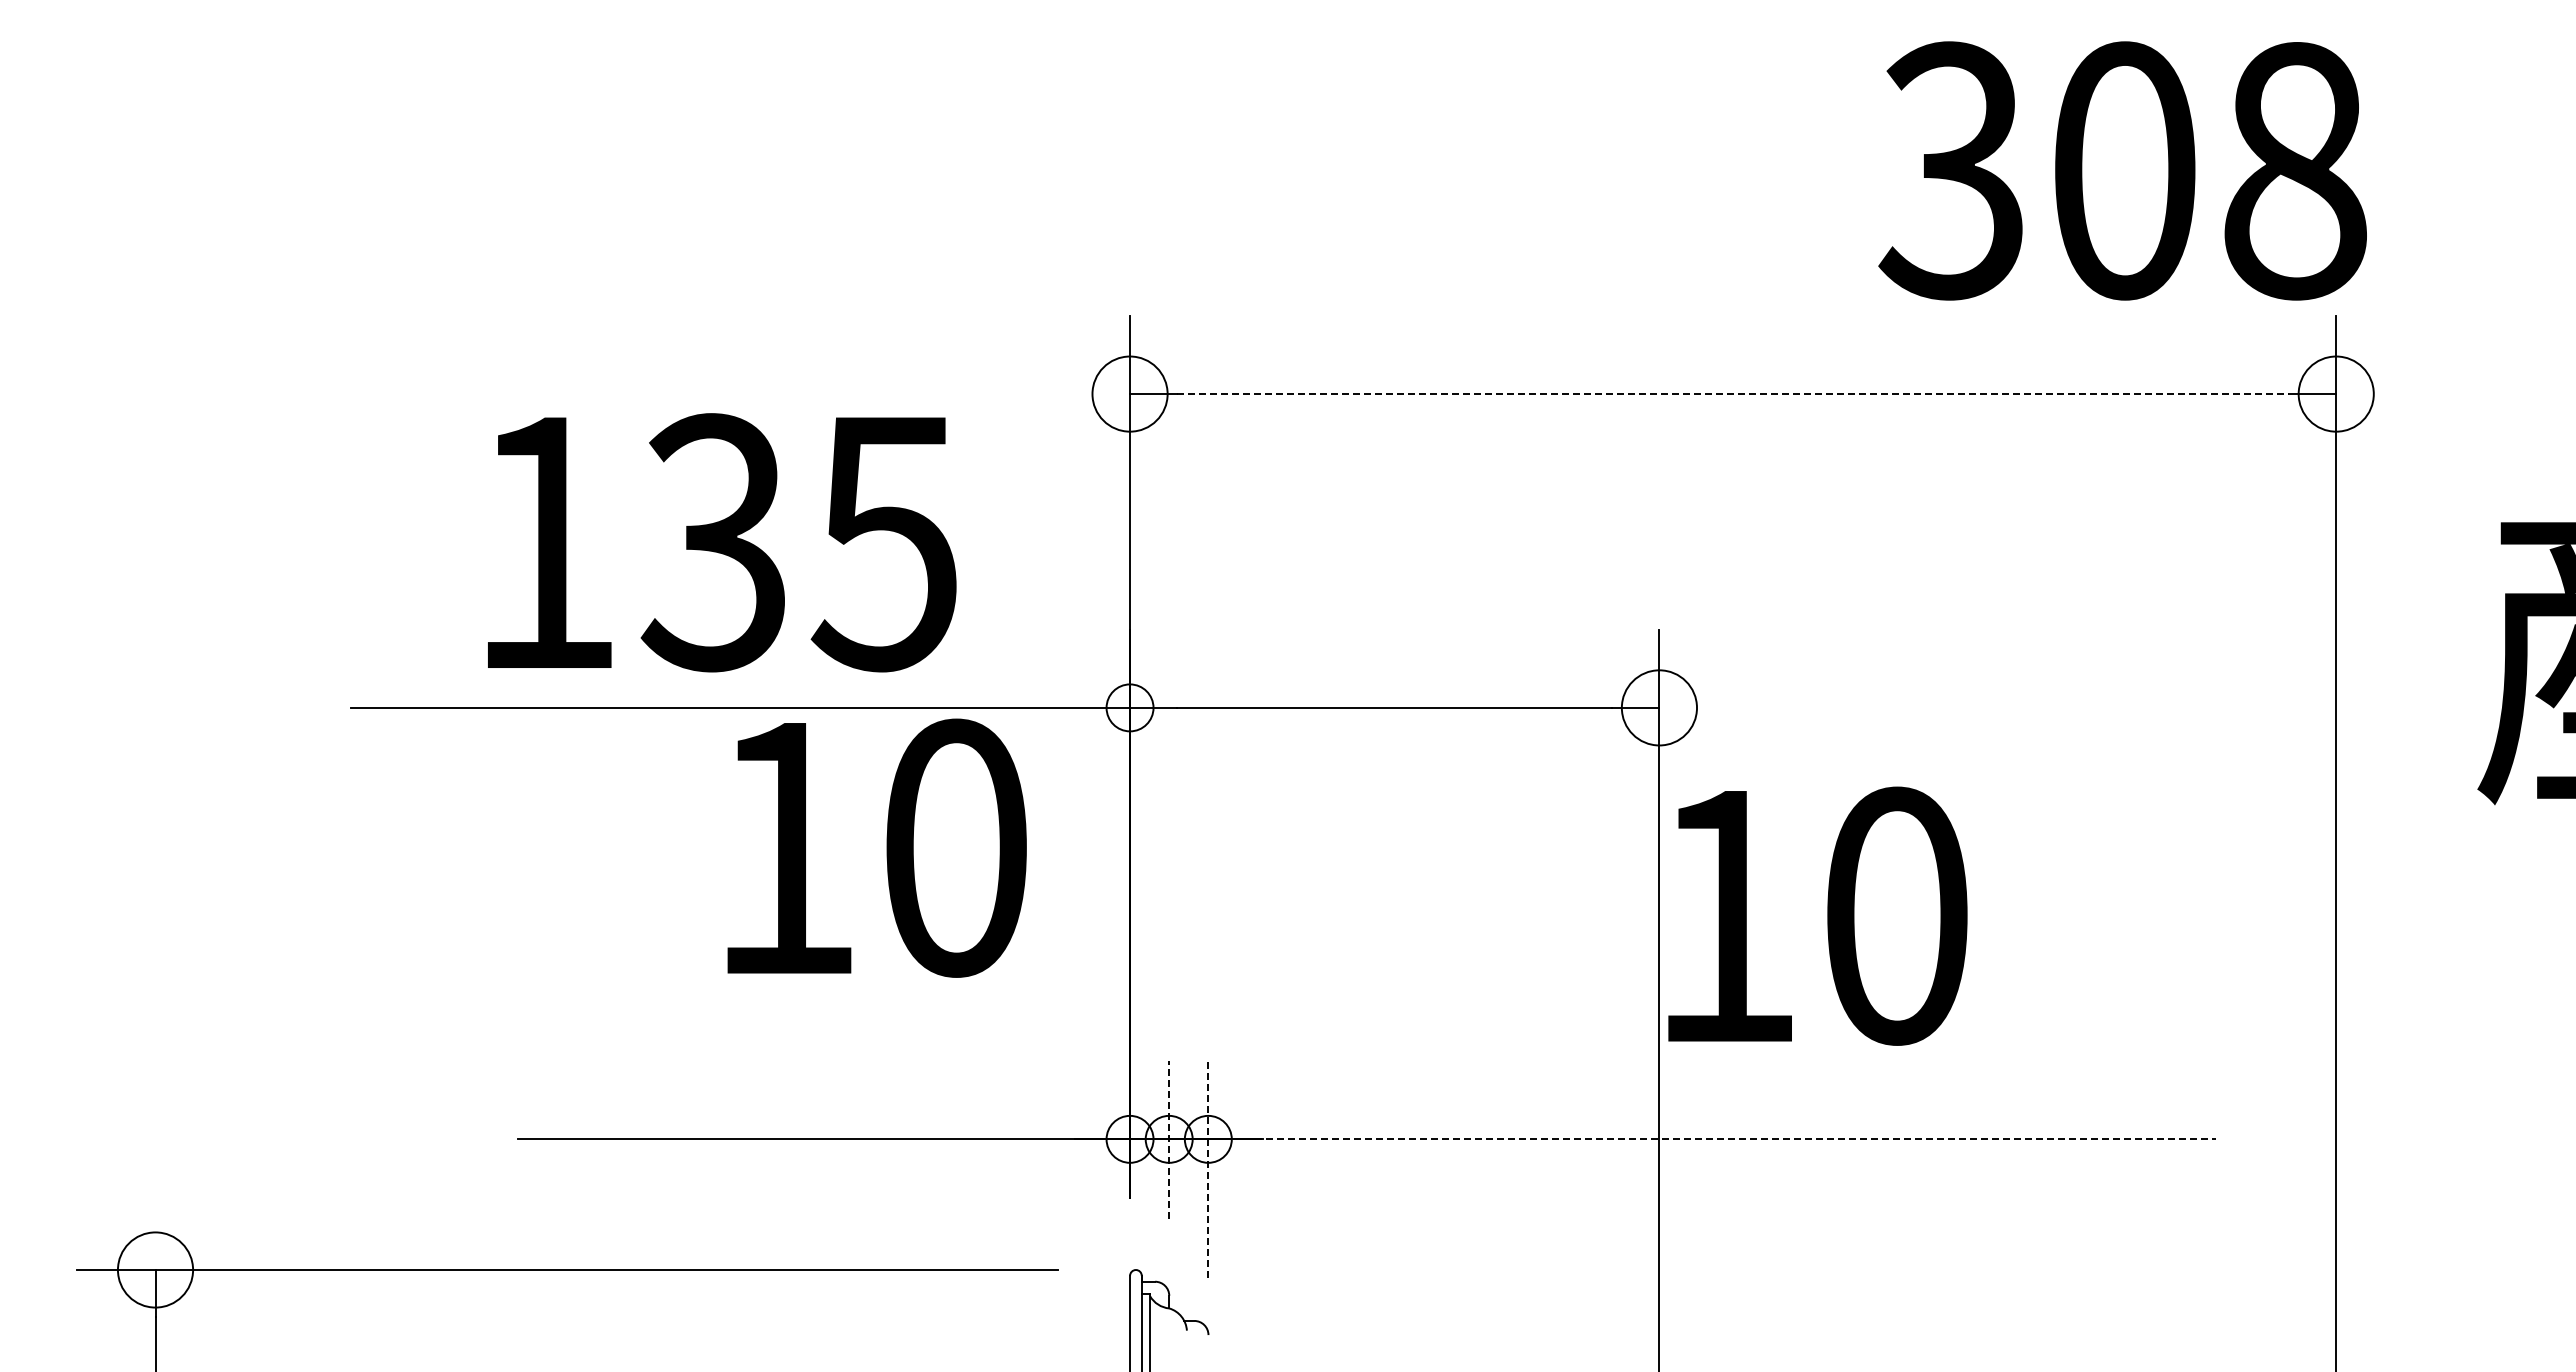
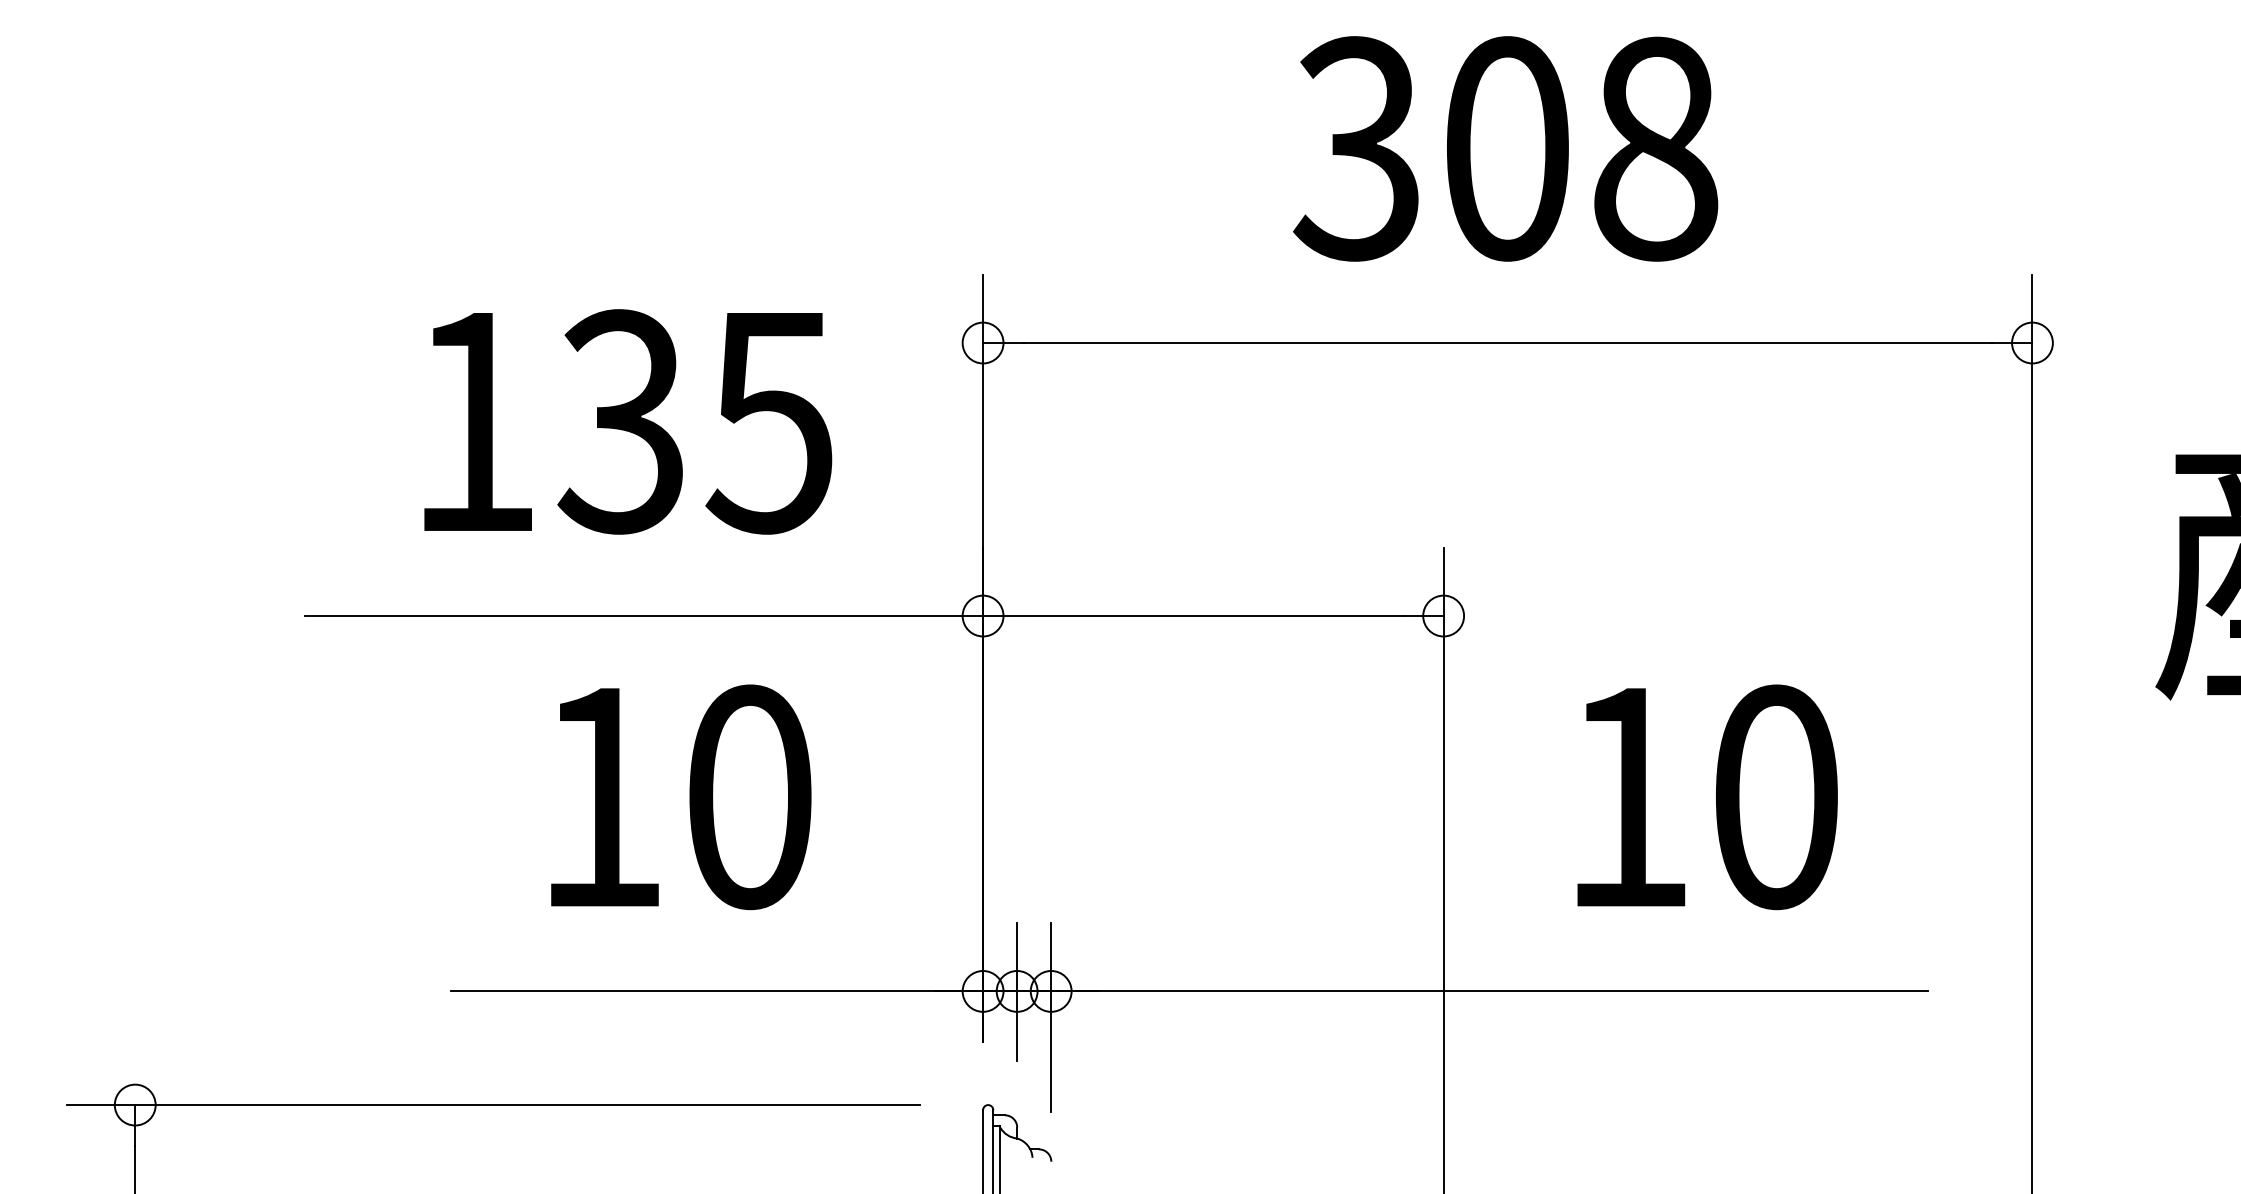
text: (2122, 170) -> (1505, 148), moved
circle: (1129, 393) -> (982, 342), size x0.62
circle: (2335, 393) -> (2031, 342), size x0.62
line: (1733, 394) -> (1508, 343), dashed -> solid
text: (722, 542) -> (628, 421), moved
circle: (1658, 707) -> (1442, 615), size x0.62
text: (876, 847) -> (680, 796), moved
text: (1817, 915) -> (1707, 796), moved
line: (1736, 1139) -> (1510, 991), dashed -> solid
line: (1169, 1140) -> (1017, 992), dashed -> solid
line: (1208, 1168) -> (1051, 1016), dashed -> solid
circle: (155, 1269) -> (135, 1104), size x0.62

